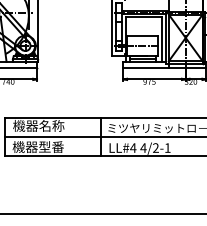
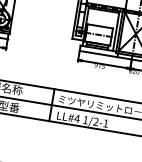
text: (143, 147) -> (85, 119), 4/2-1 -> 1/2-1

